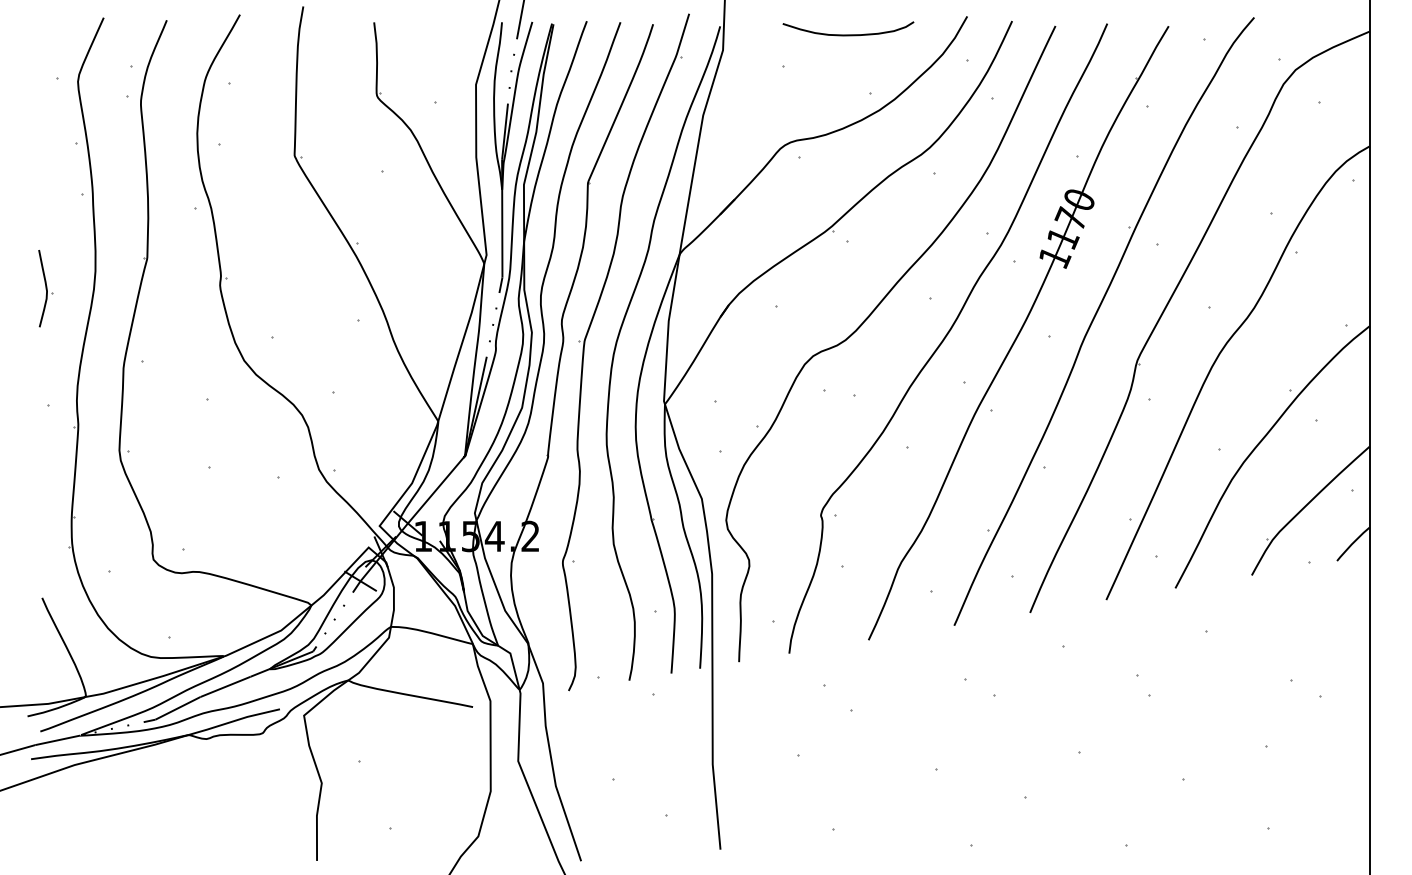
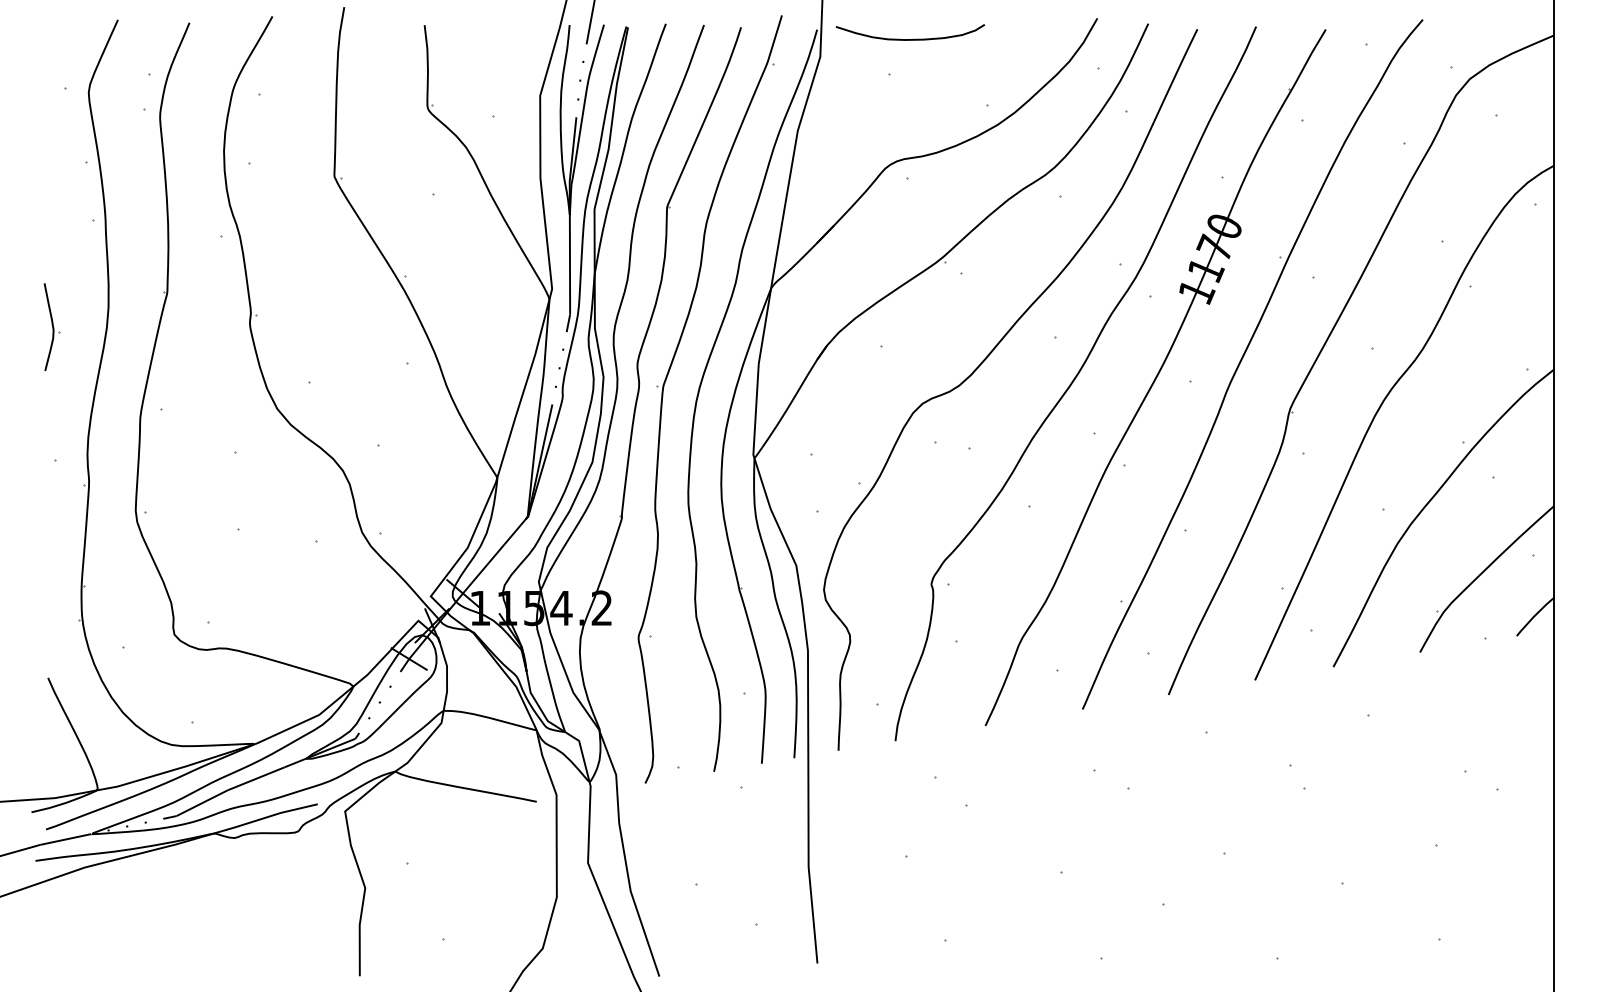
curve: (848, 34) -> (910, 38), moved

